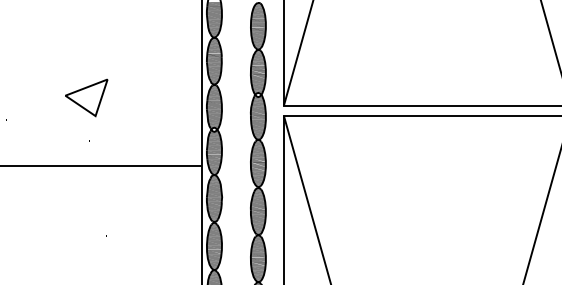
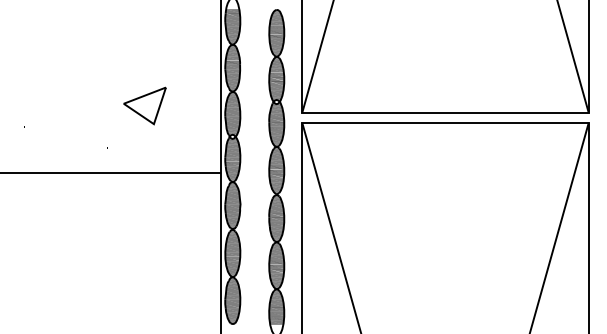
part: (86, 97) -> (144, 105), moved

